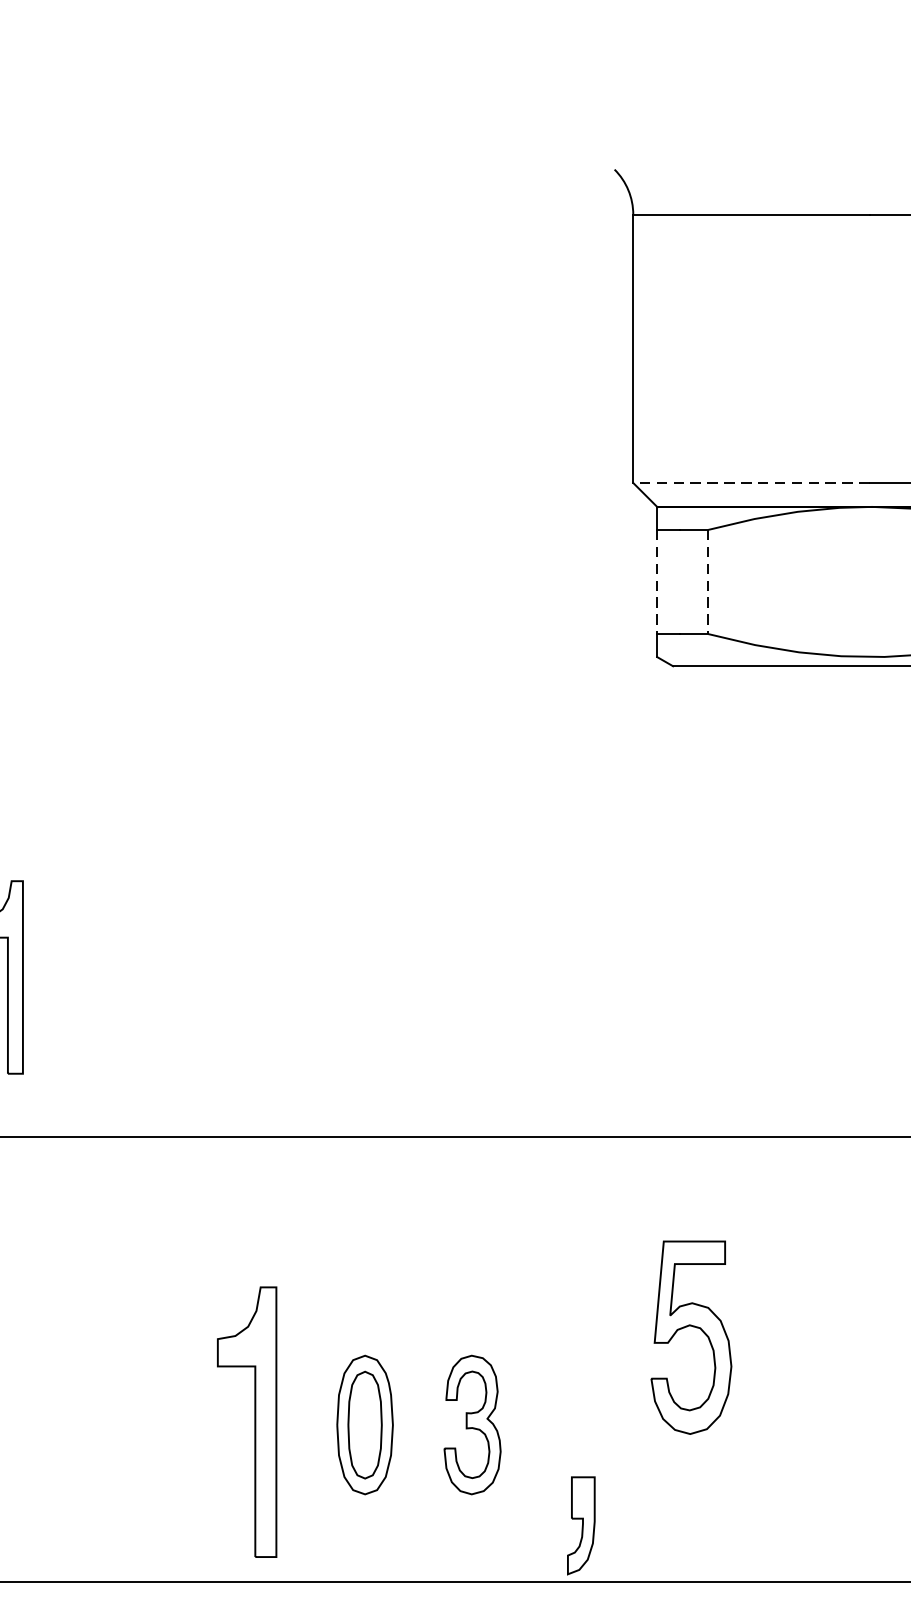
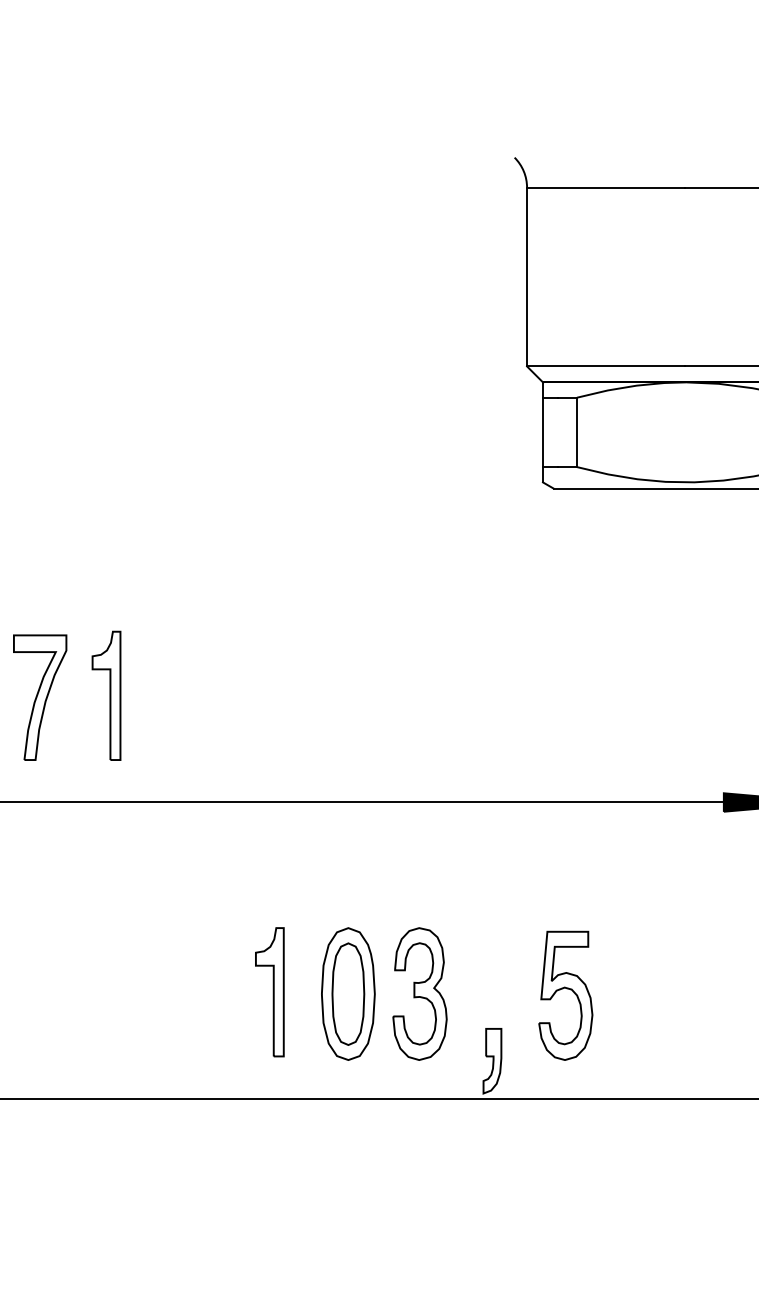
line: (751, 483) -> (605, 366), dashed -> solid
line: (656, 582) -> (542, 432), dashed -> solid
line: (708, 582) -> (577, 432), dashed -> solid
part: (693, 1328) -> (567, 989), moved
part: (246, 1422) -> (269, 992), size x0.71
part: (365, 1424) -> (348, 993), size x1.43
part: (471, 1424) -> (419, 993), size x1.43

